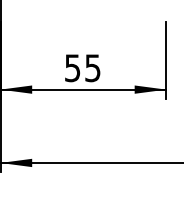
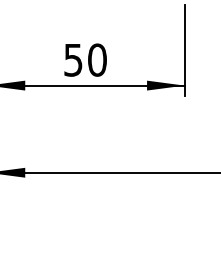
text: (92, 67) -> (97, 59), 55 -> 50

